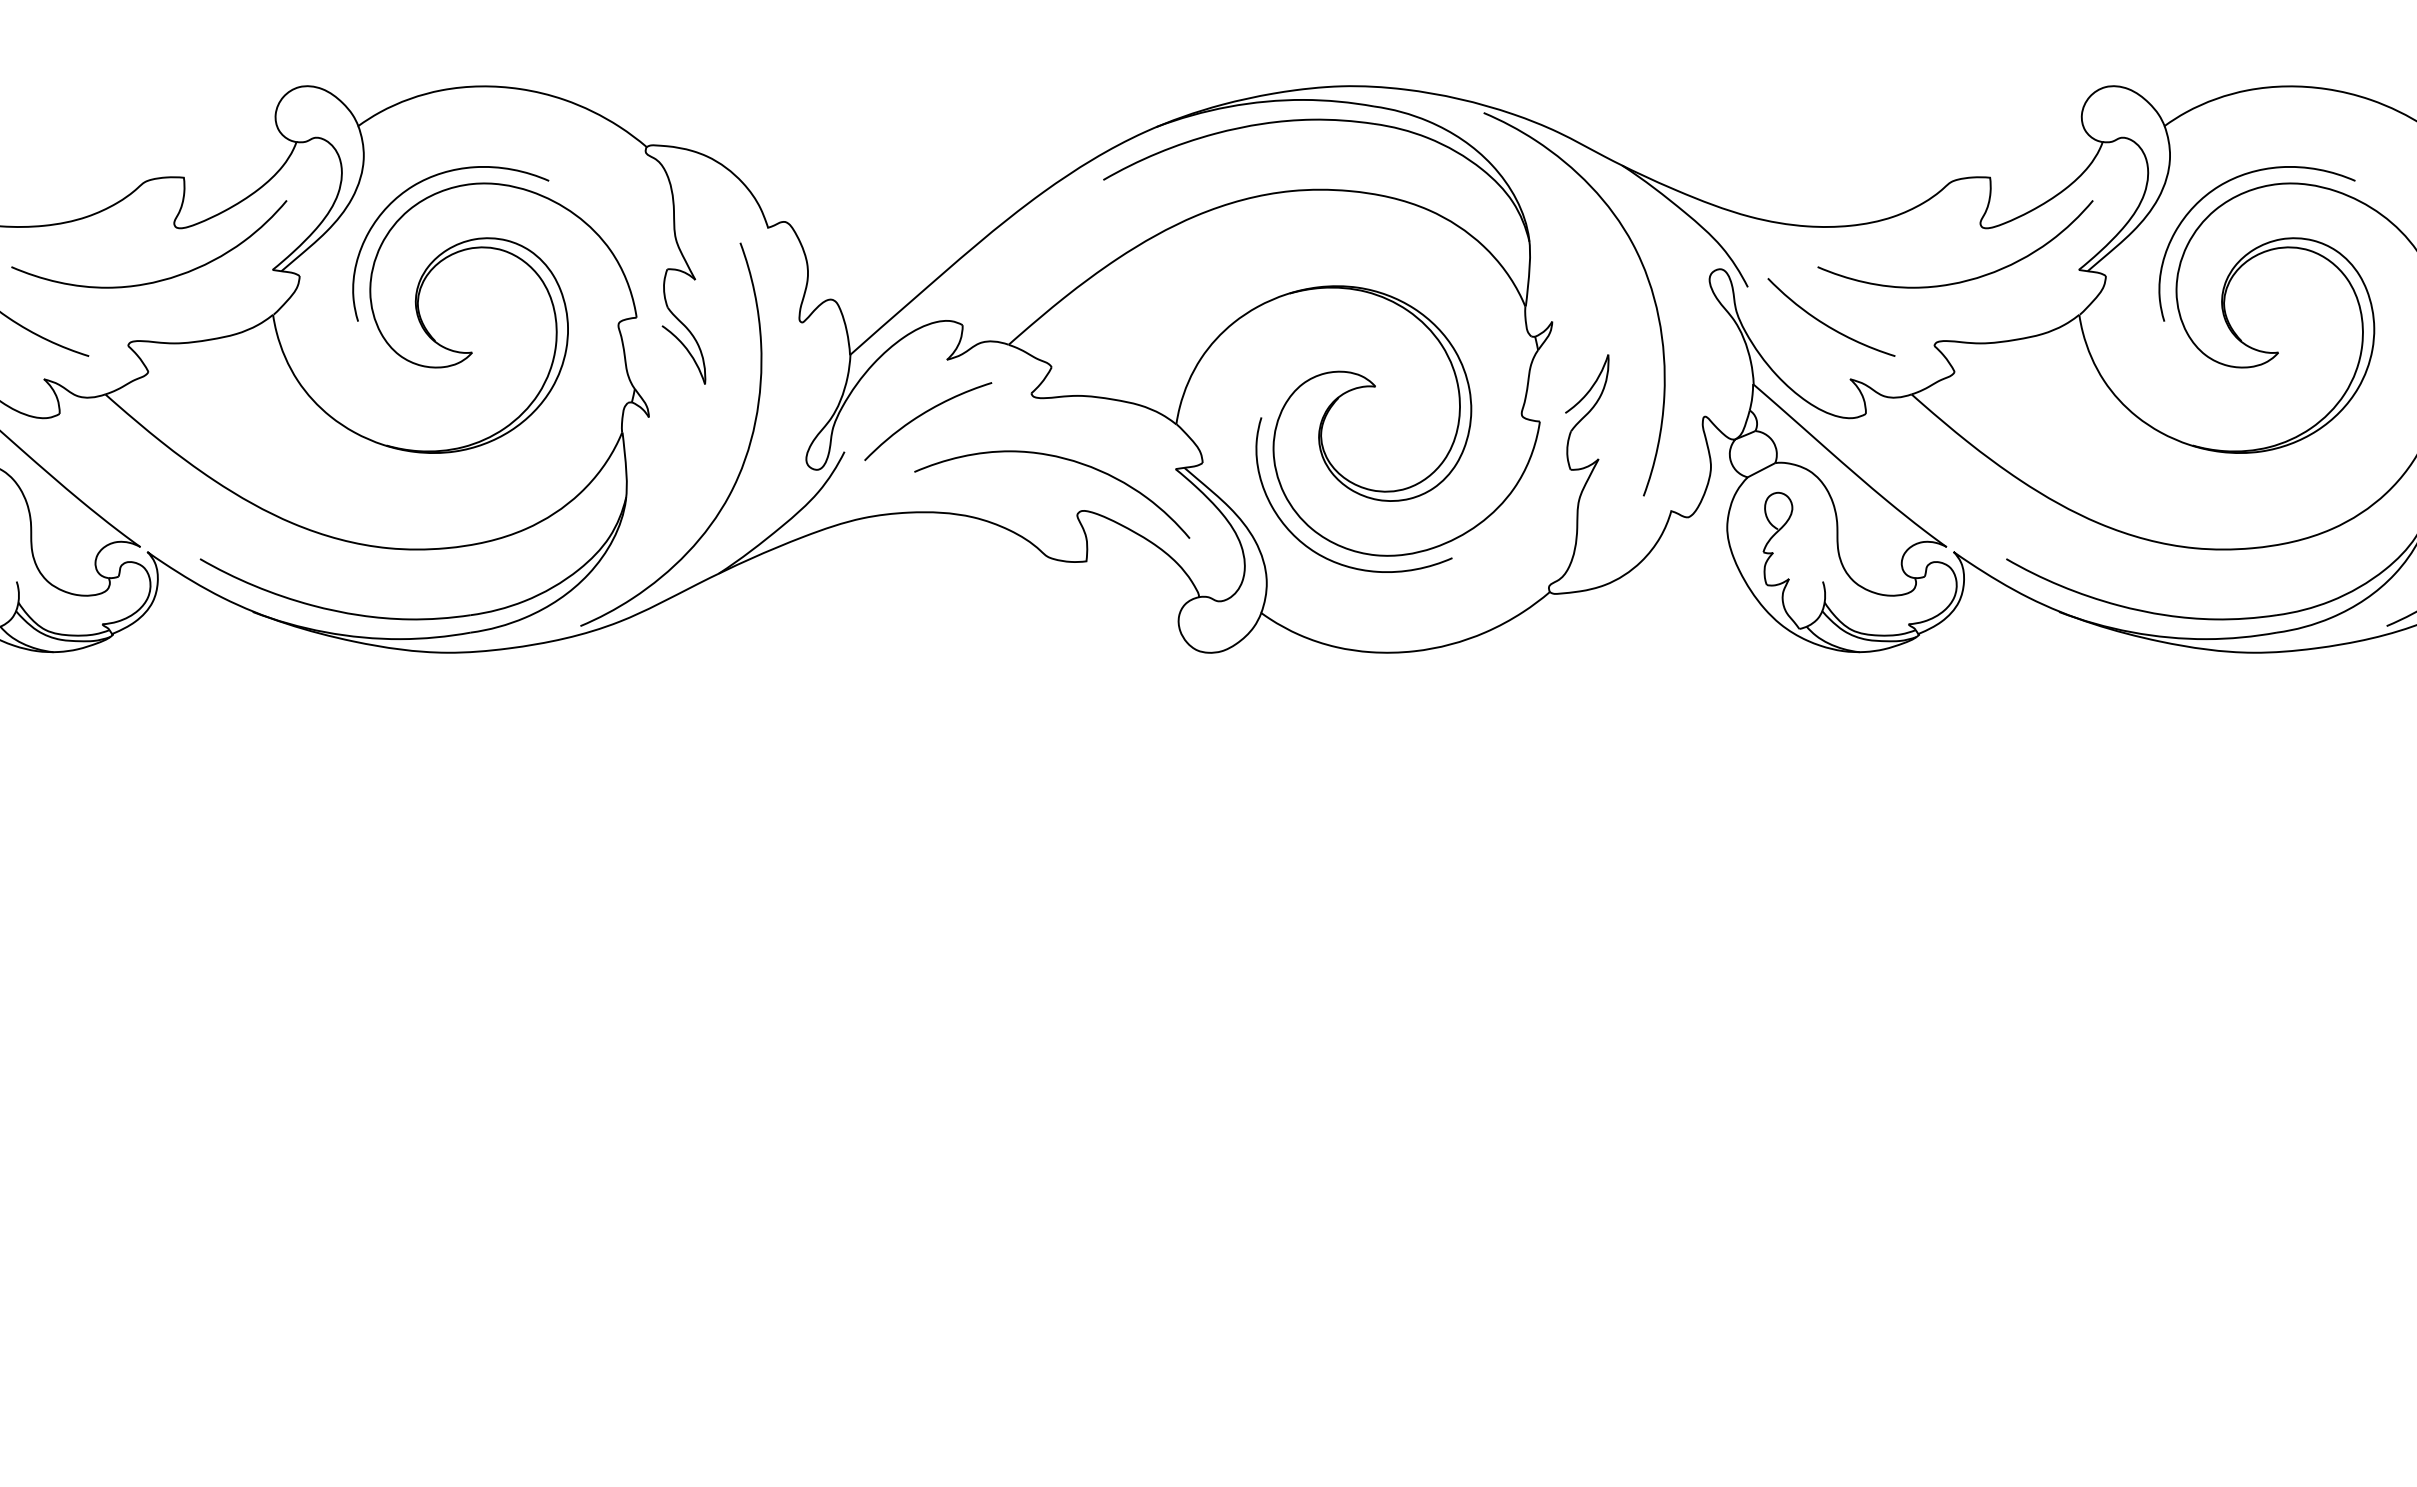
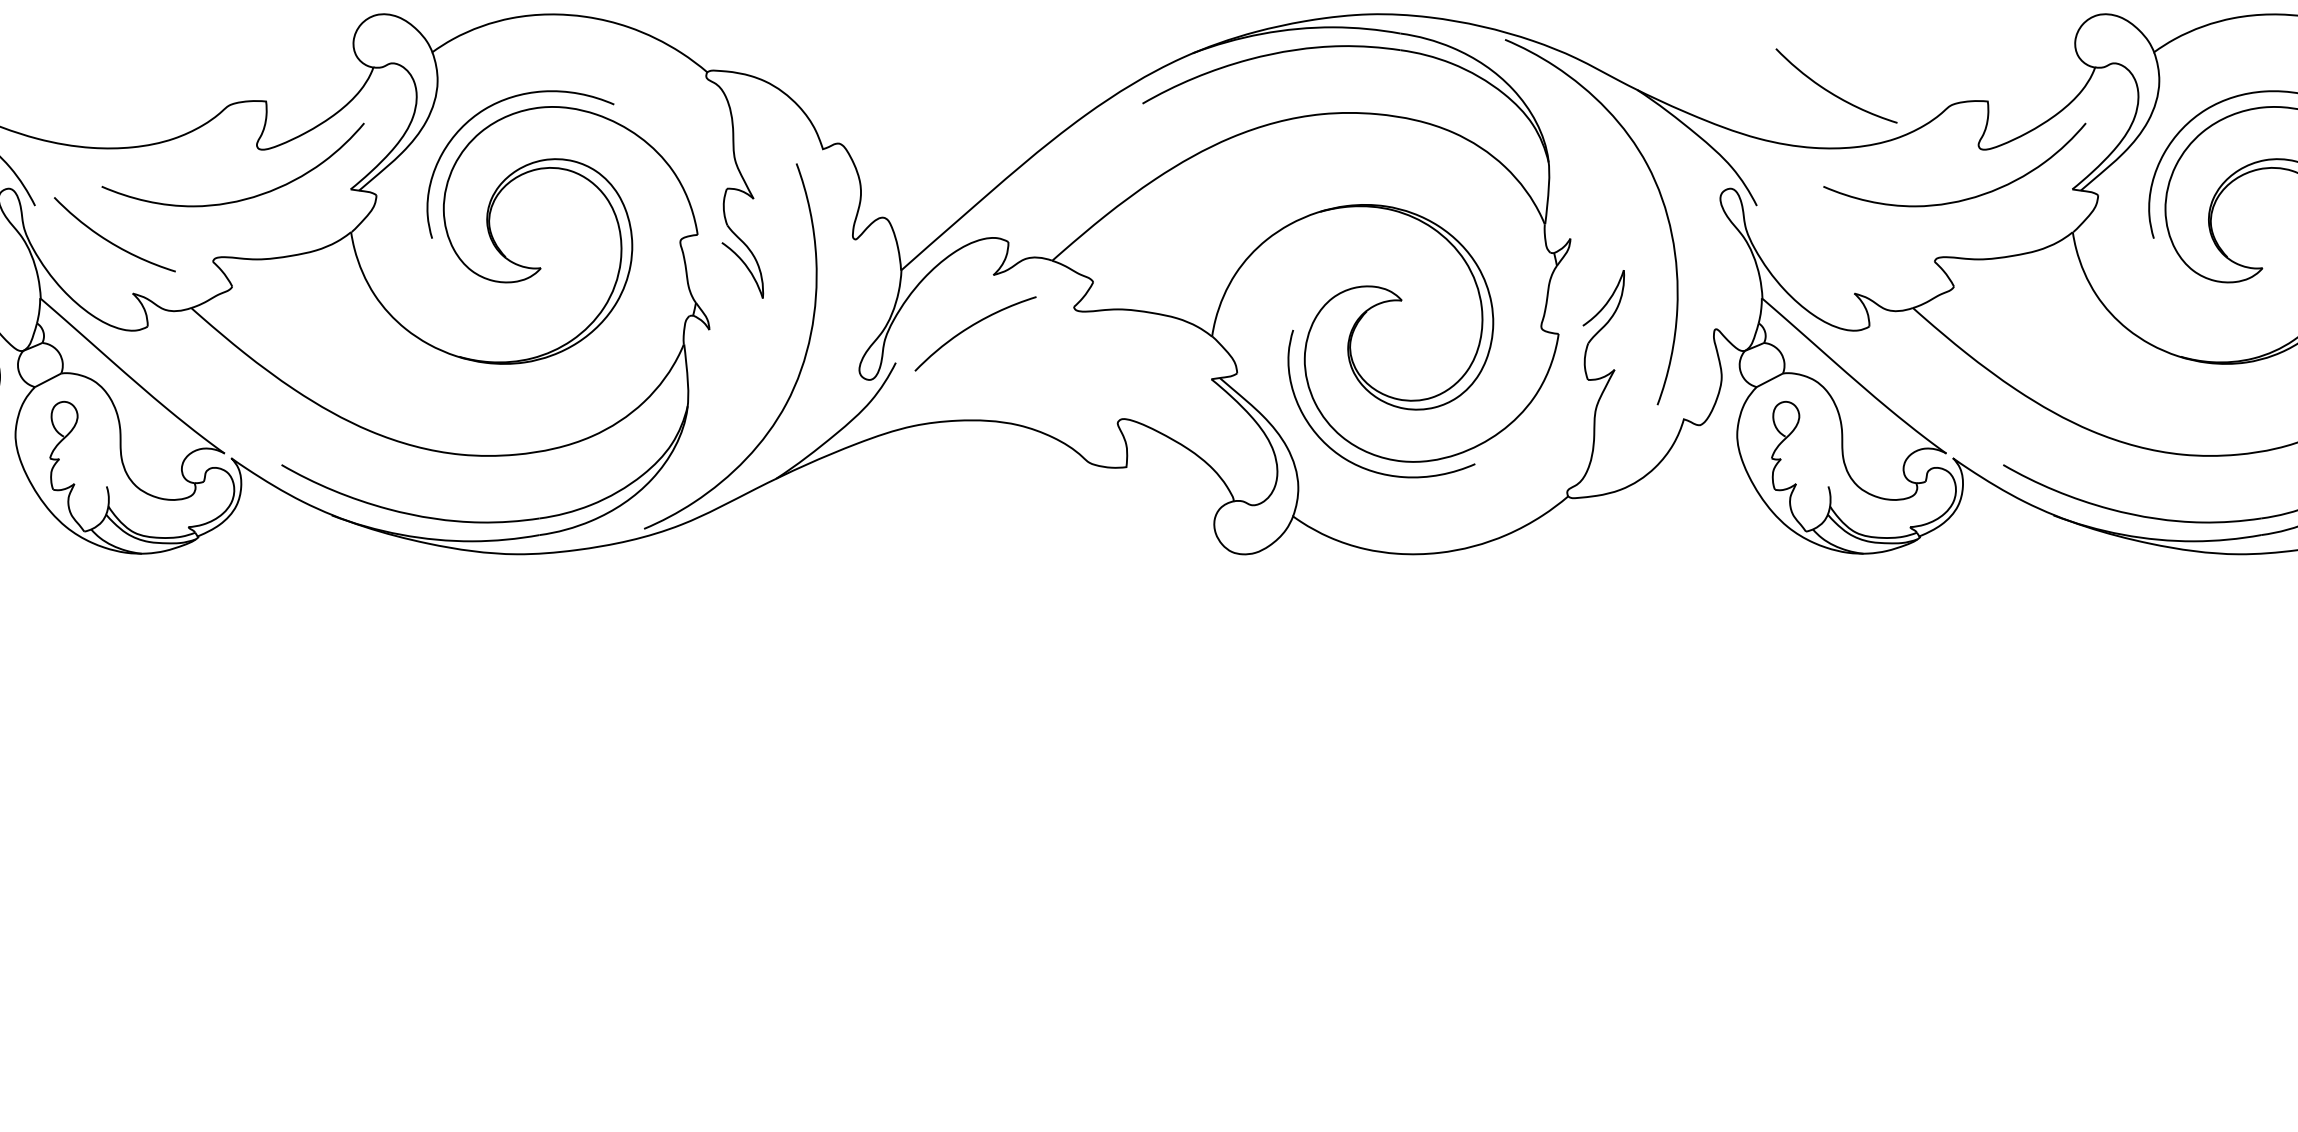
curve: (1827, 324) -> (1832, 92), moved
curve: (1059, 458) -> (1100, 369), removed

